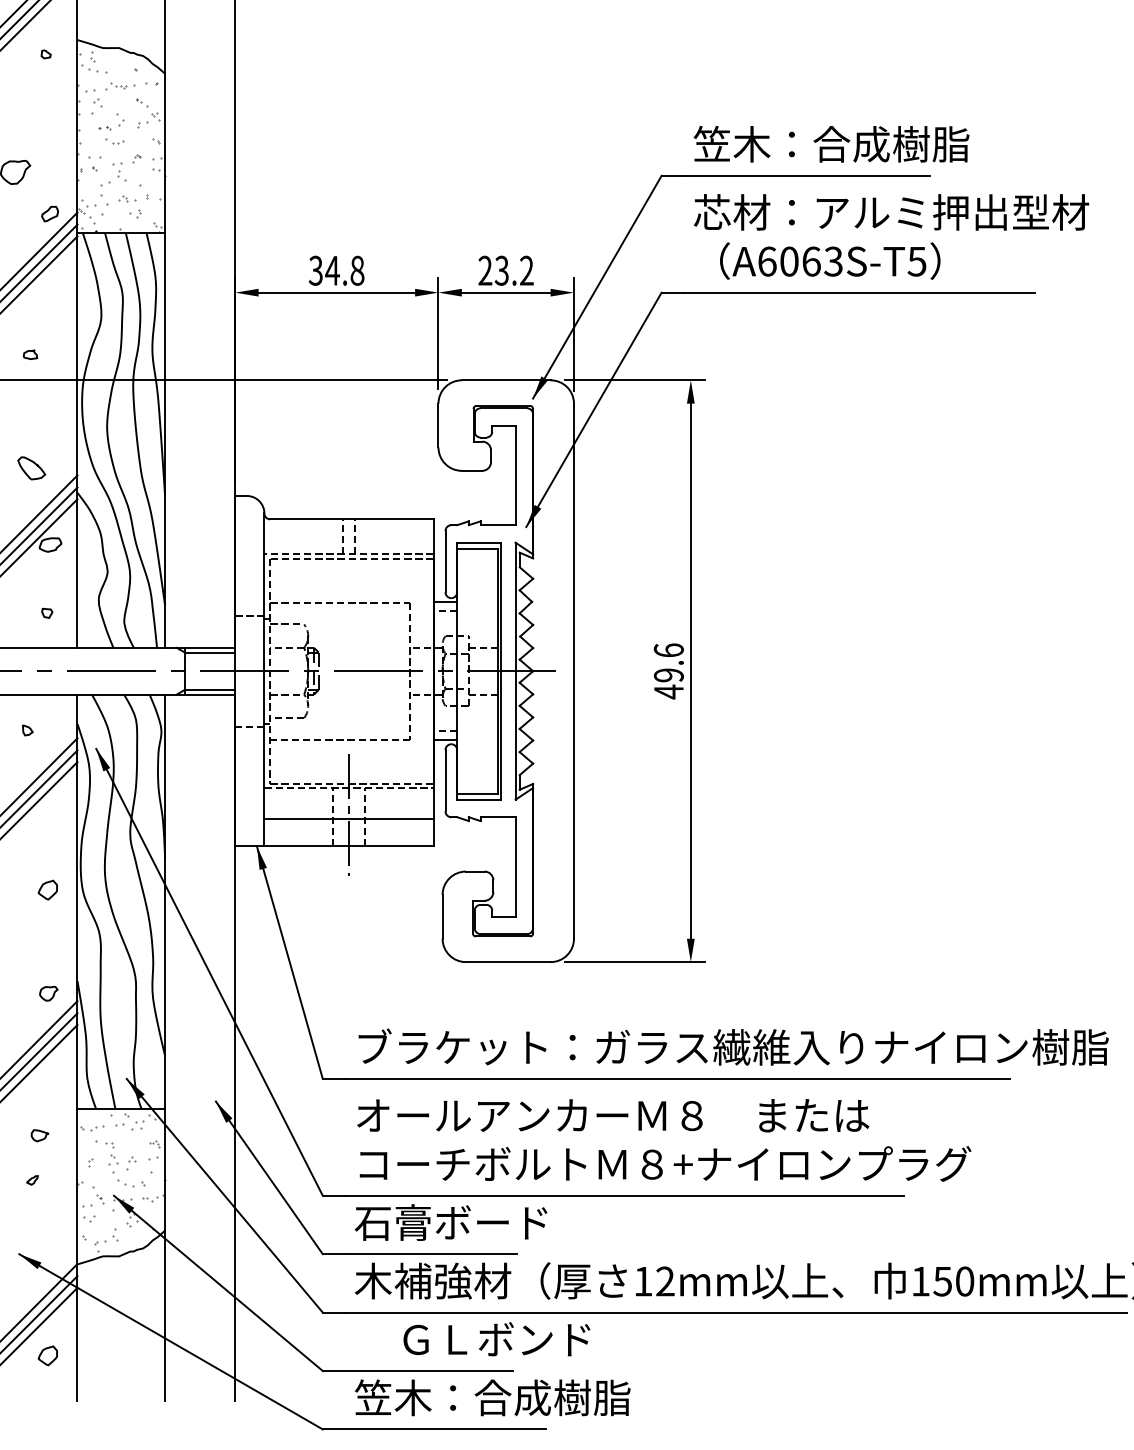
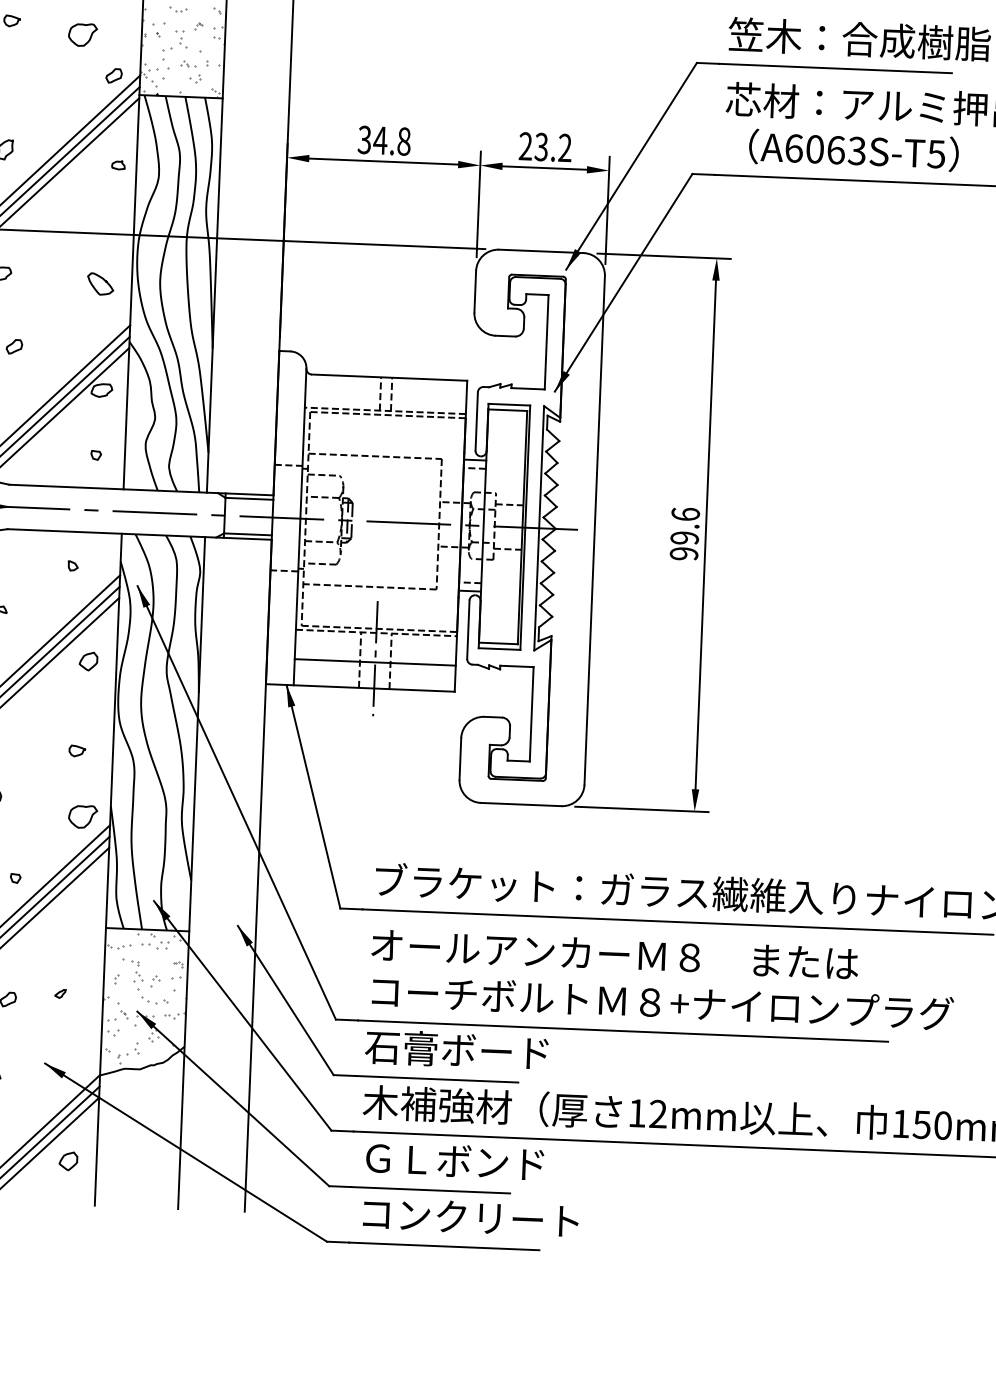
part: (30, 354) -> (118, 165), moved
part: (31, 468) -> (100, 284), moved
text: (668, 691) -> (683, 553), 49.6 -> 99.6
part: (47, 889) -> (88, 660), moved
part: (48, 993) -> (82, 816), size x1.67
part: (39, 1135) -> (76, 750), moved
text: (496, 1339) -> (454, 1161), moved
text: (492, 1397) -> (489, 1217), 笠木：合成樹脂 -> コンクリート

